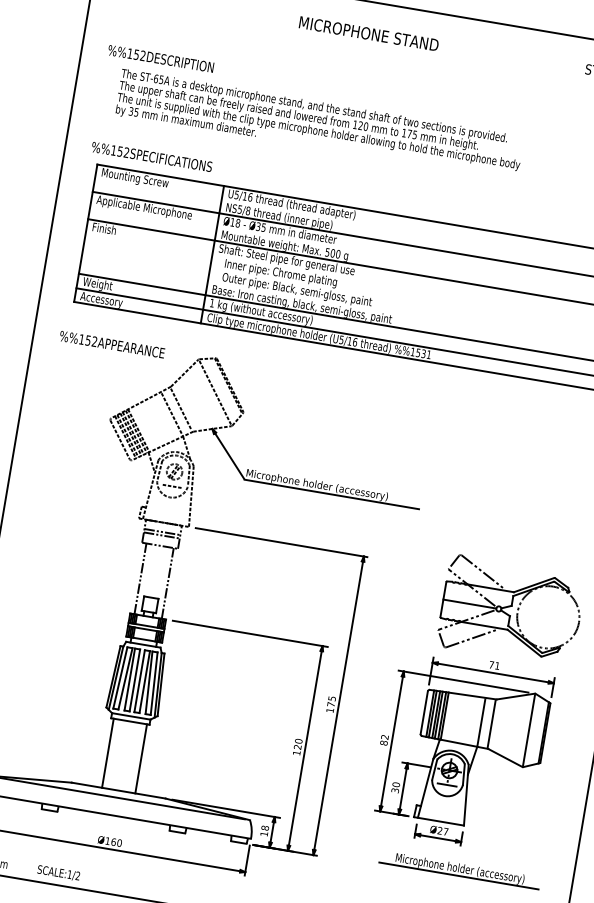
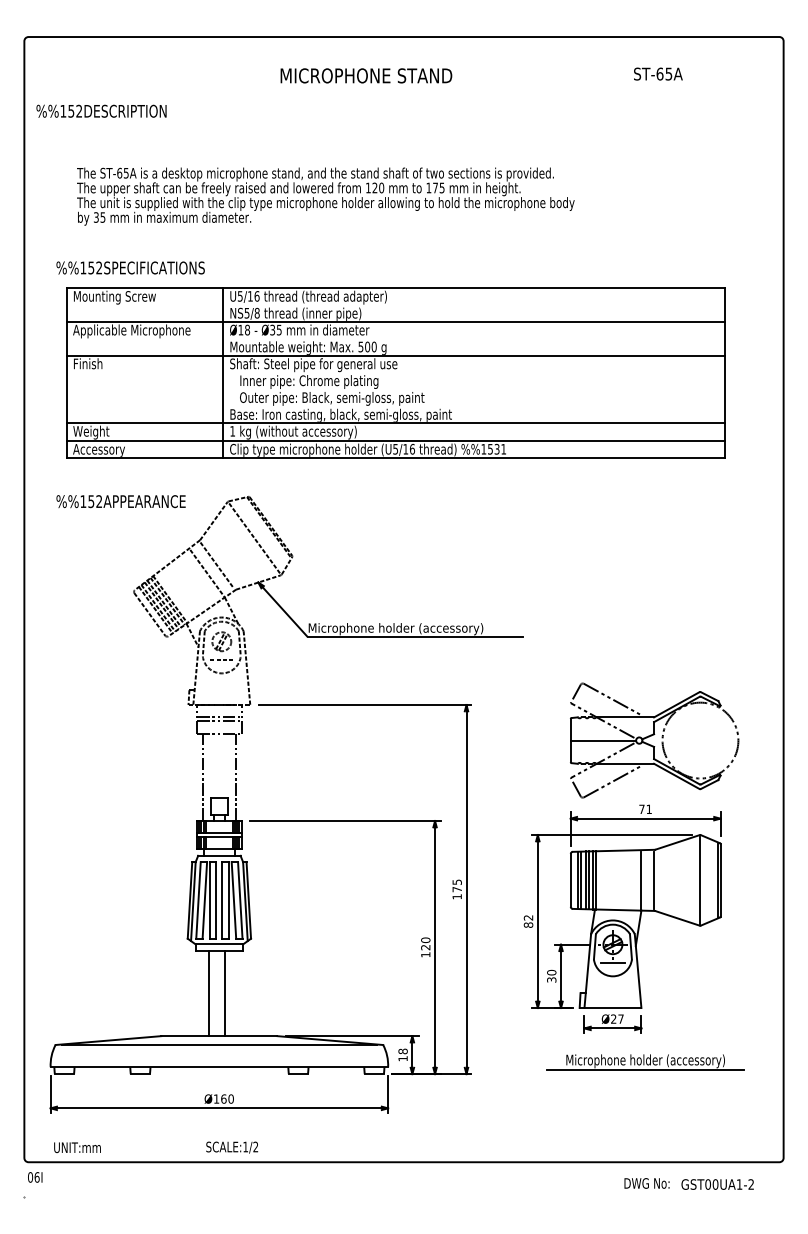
text: (161, 58) -> (101, 110), moved
line: (107, 753) -> (224, 993), moved
line: (140, 758) -> (208, 993), moved
text: (59, 873) -> (232, 1147), moved

